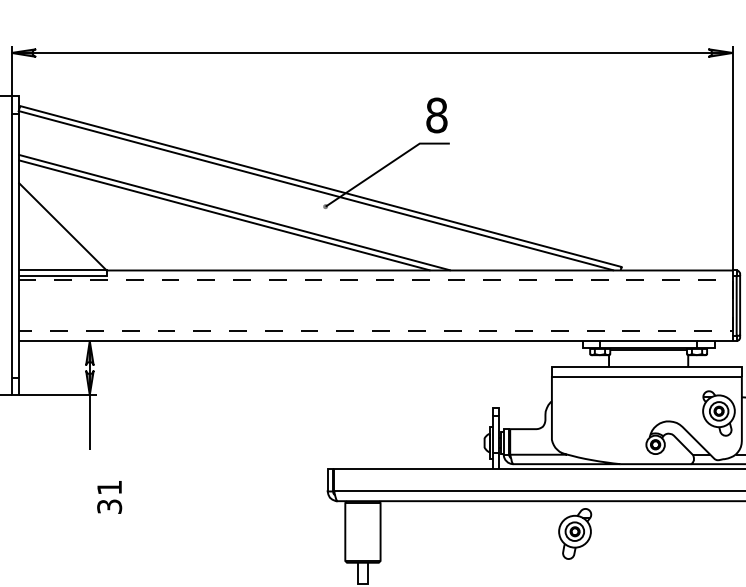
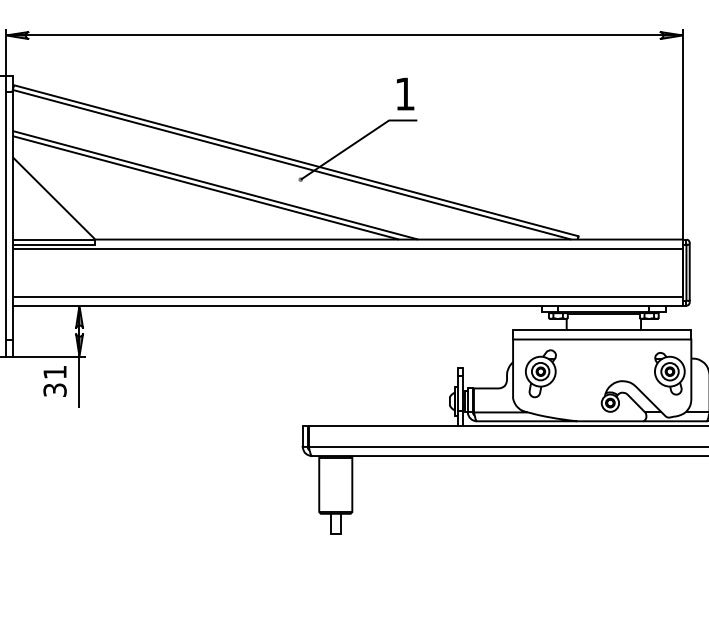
text: (437, 114) -> (405, 93), 8 -> 1
line: (732, 306) -> (682, 273), dashed -> solid
text: (109, 497) -> (54, 381), moved
part: (574, 533) -> (540, 373), moved

